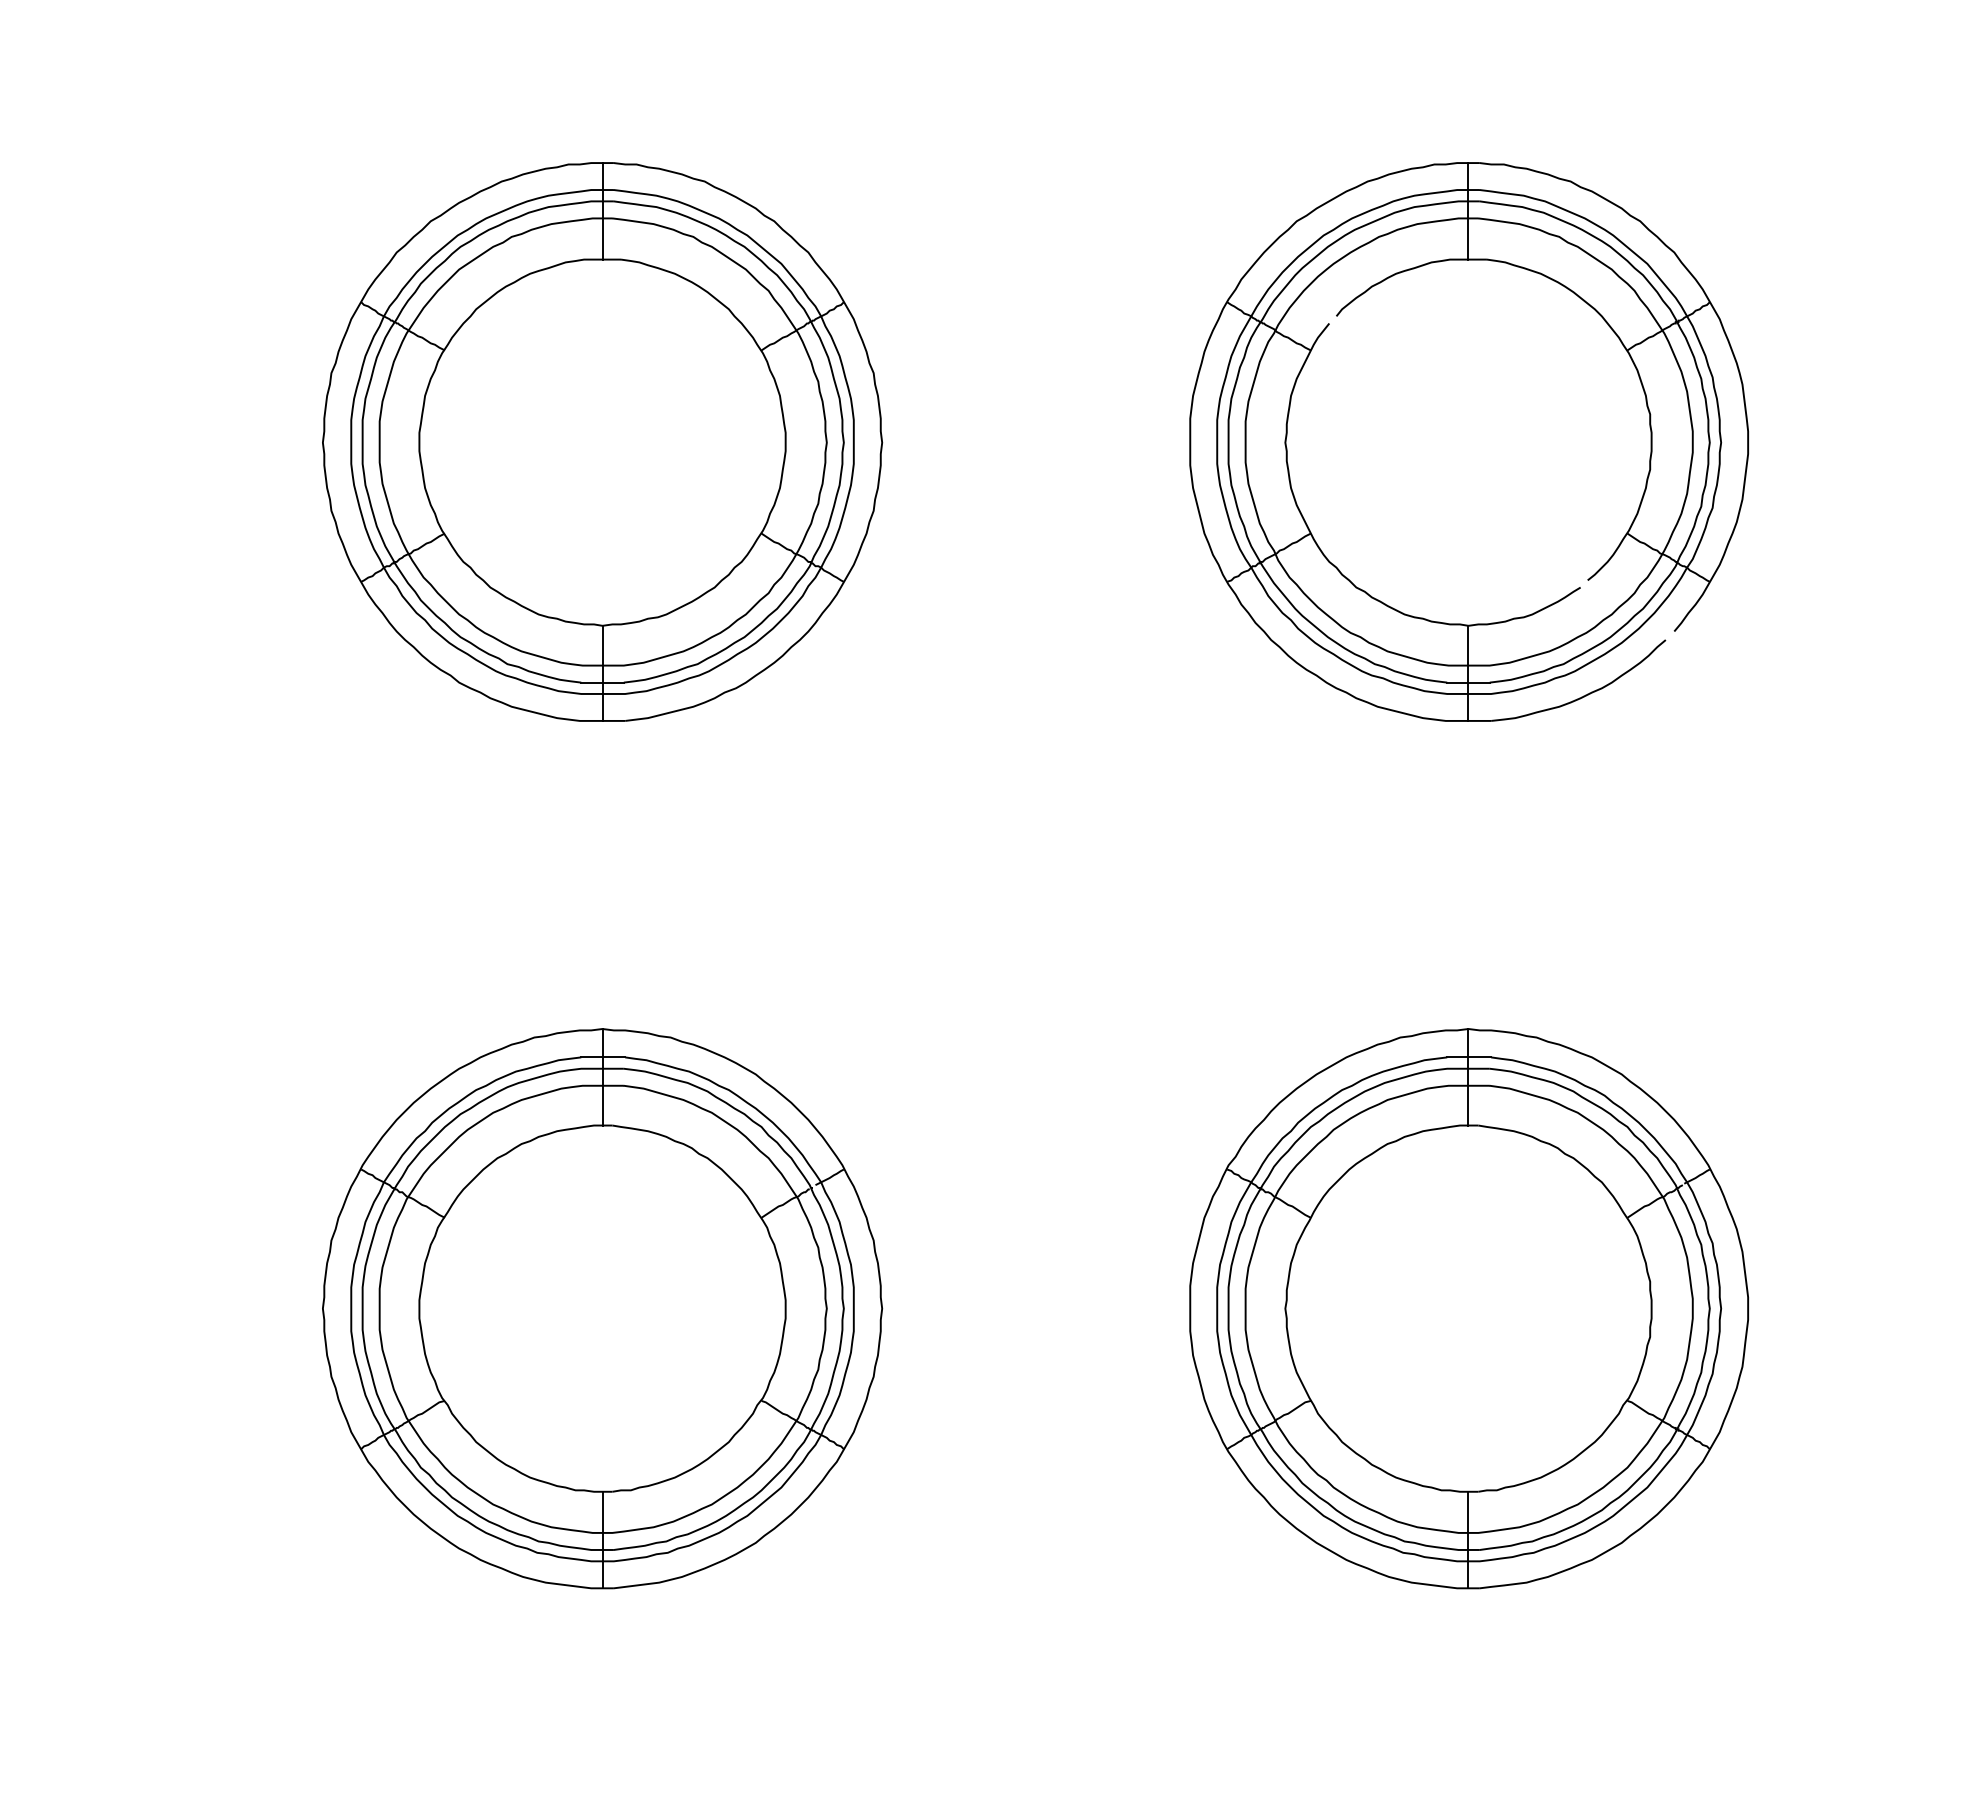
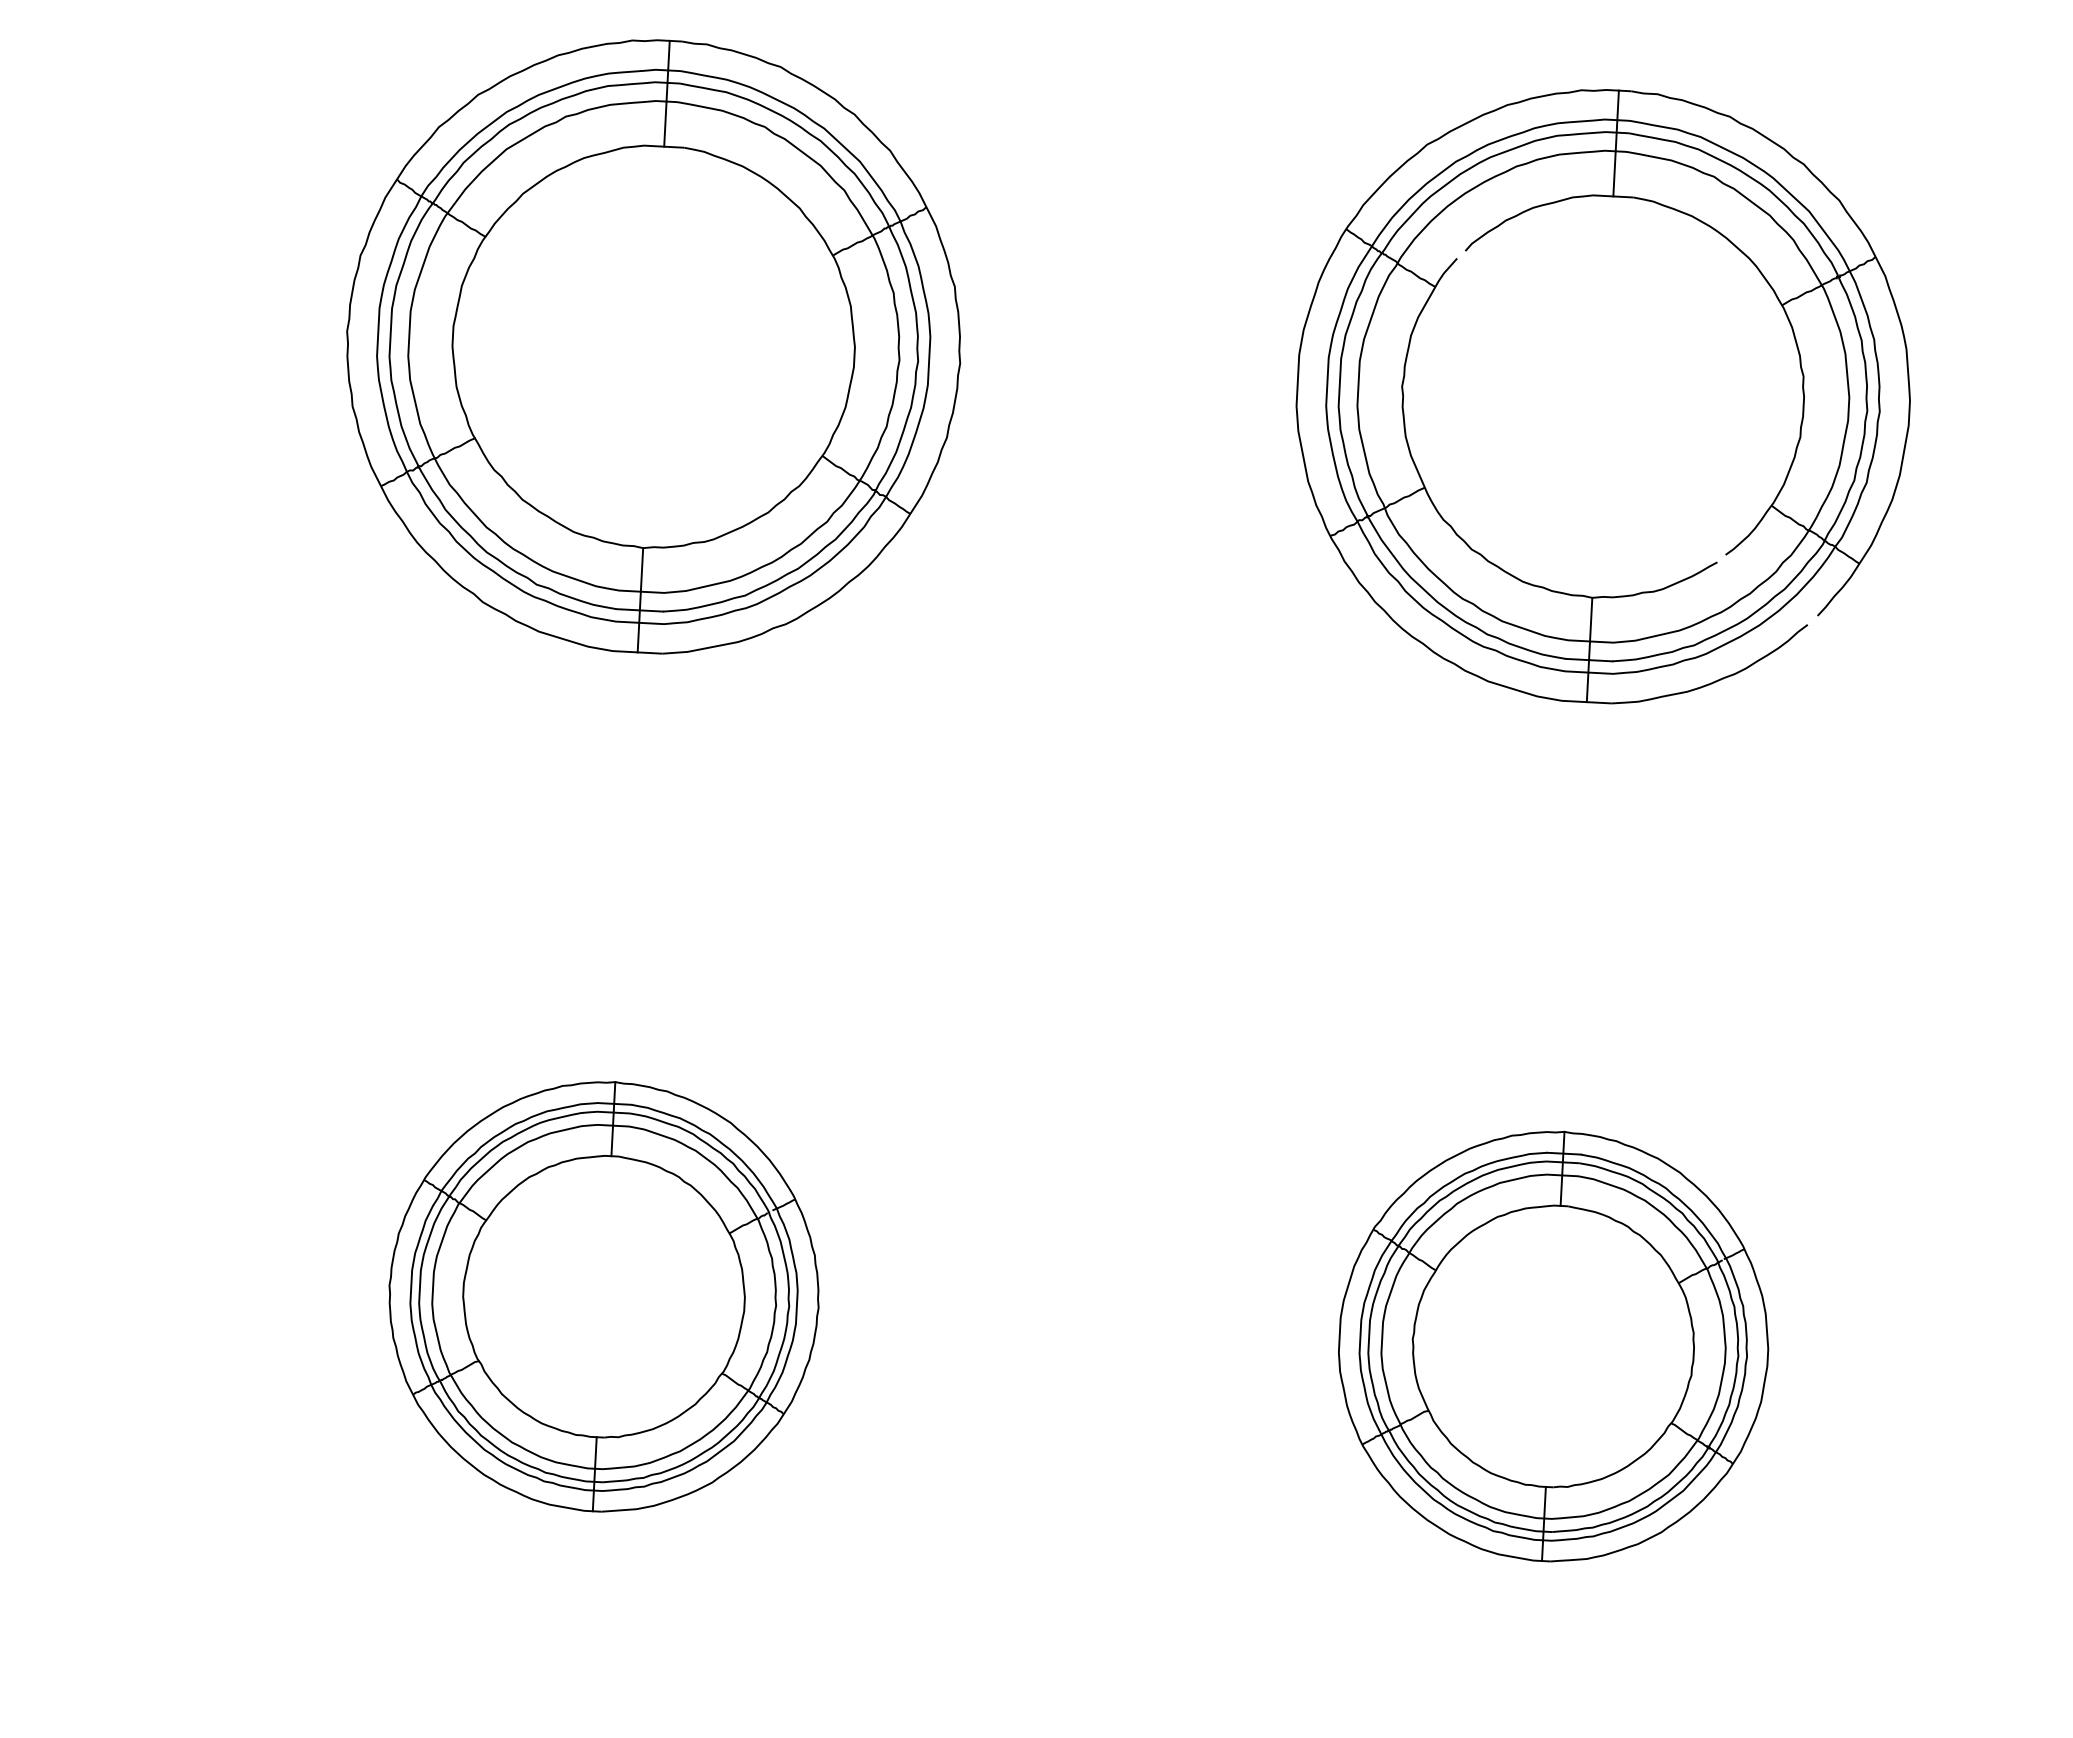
part: (602, 1308) -> (603, 1296), size x0.7
part: (1468, 1308) -> (1553, 1346), size x0.7

